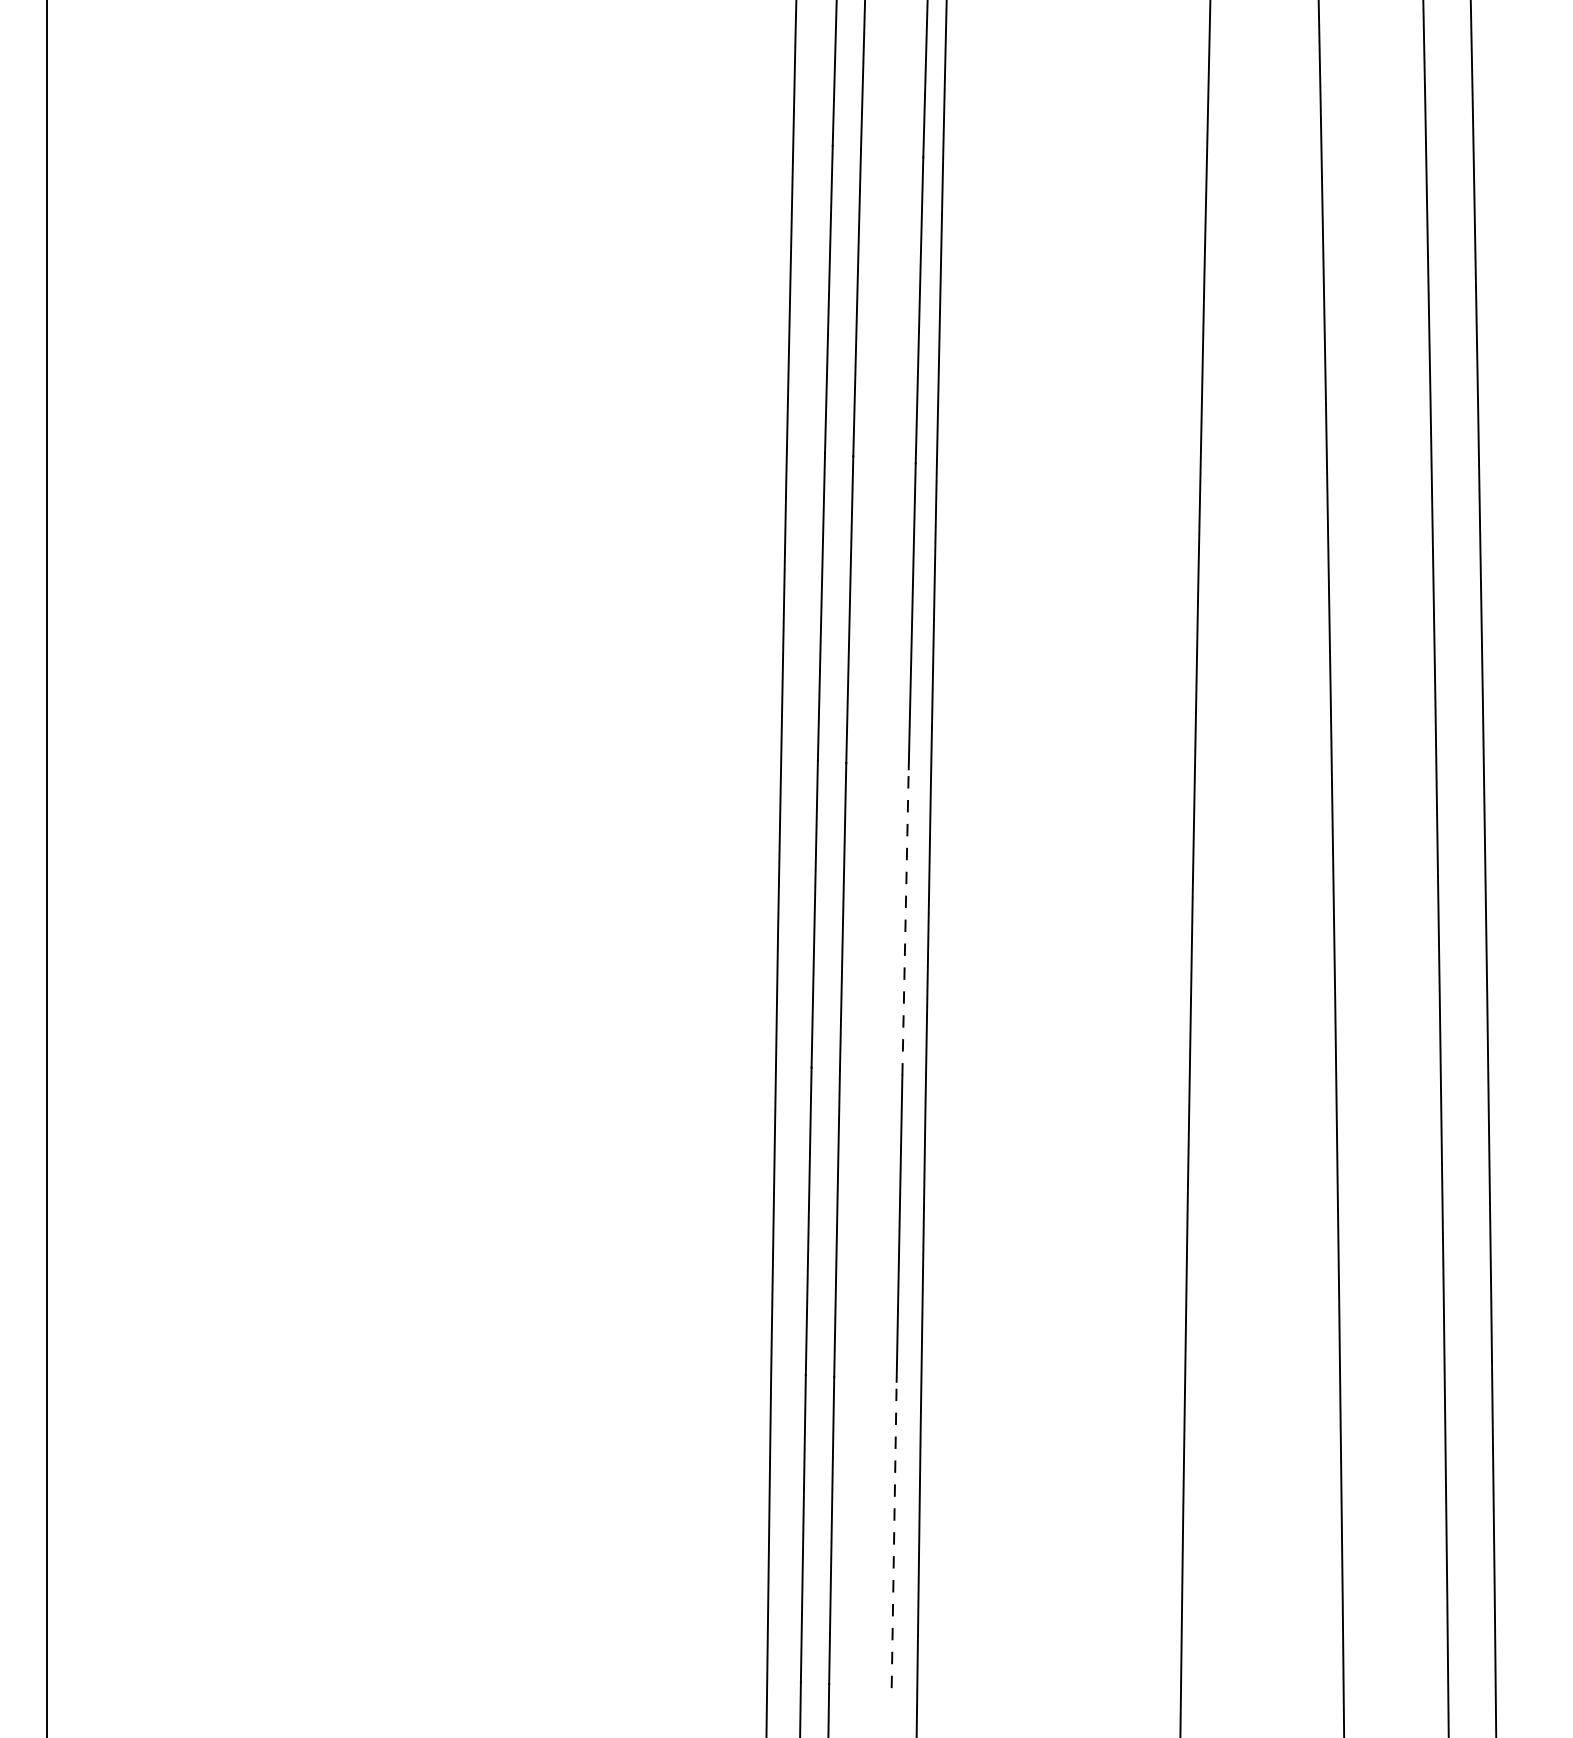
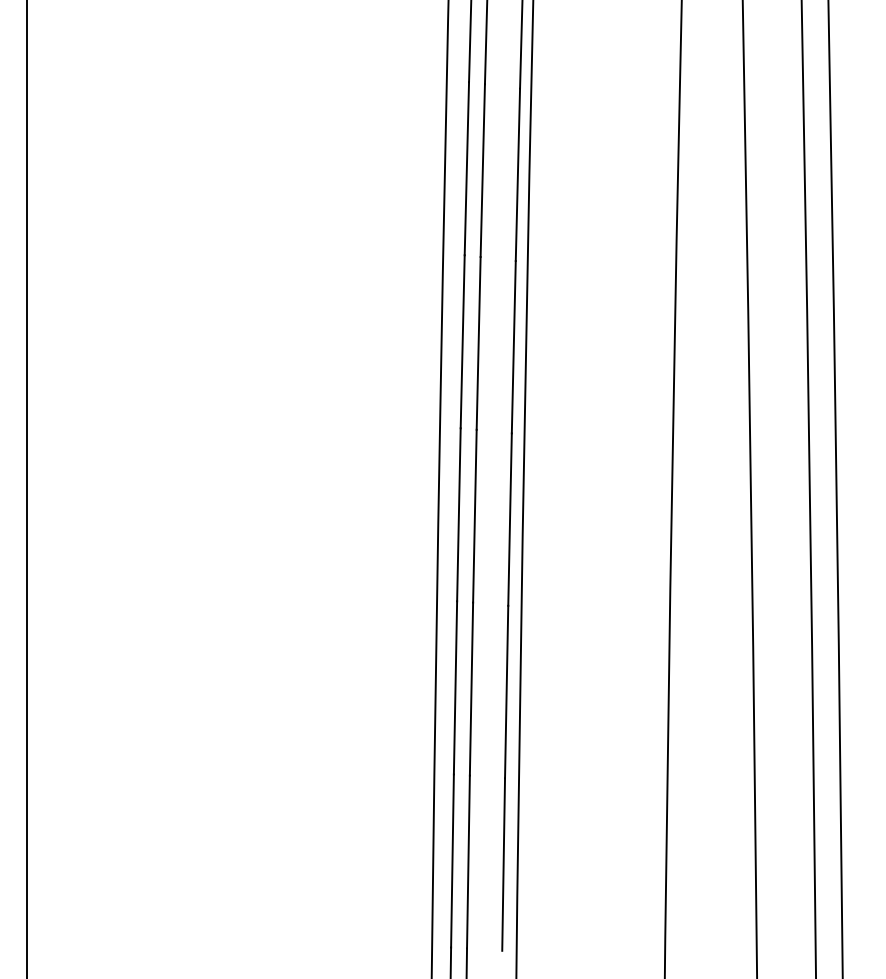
line: (906, 922) -> (510, 519), dashed -> solid
line: (893, 1534) -> (503, 864), dashed -> solid

